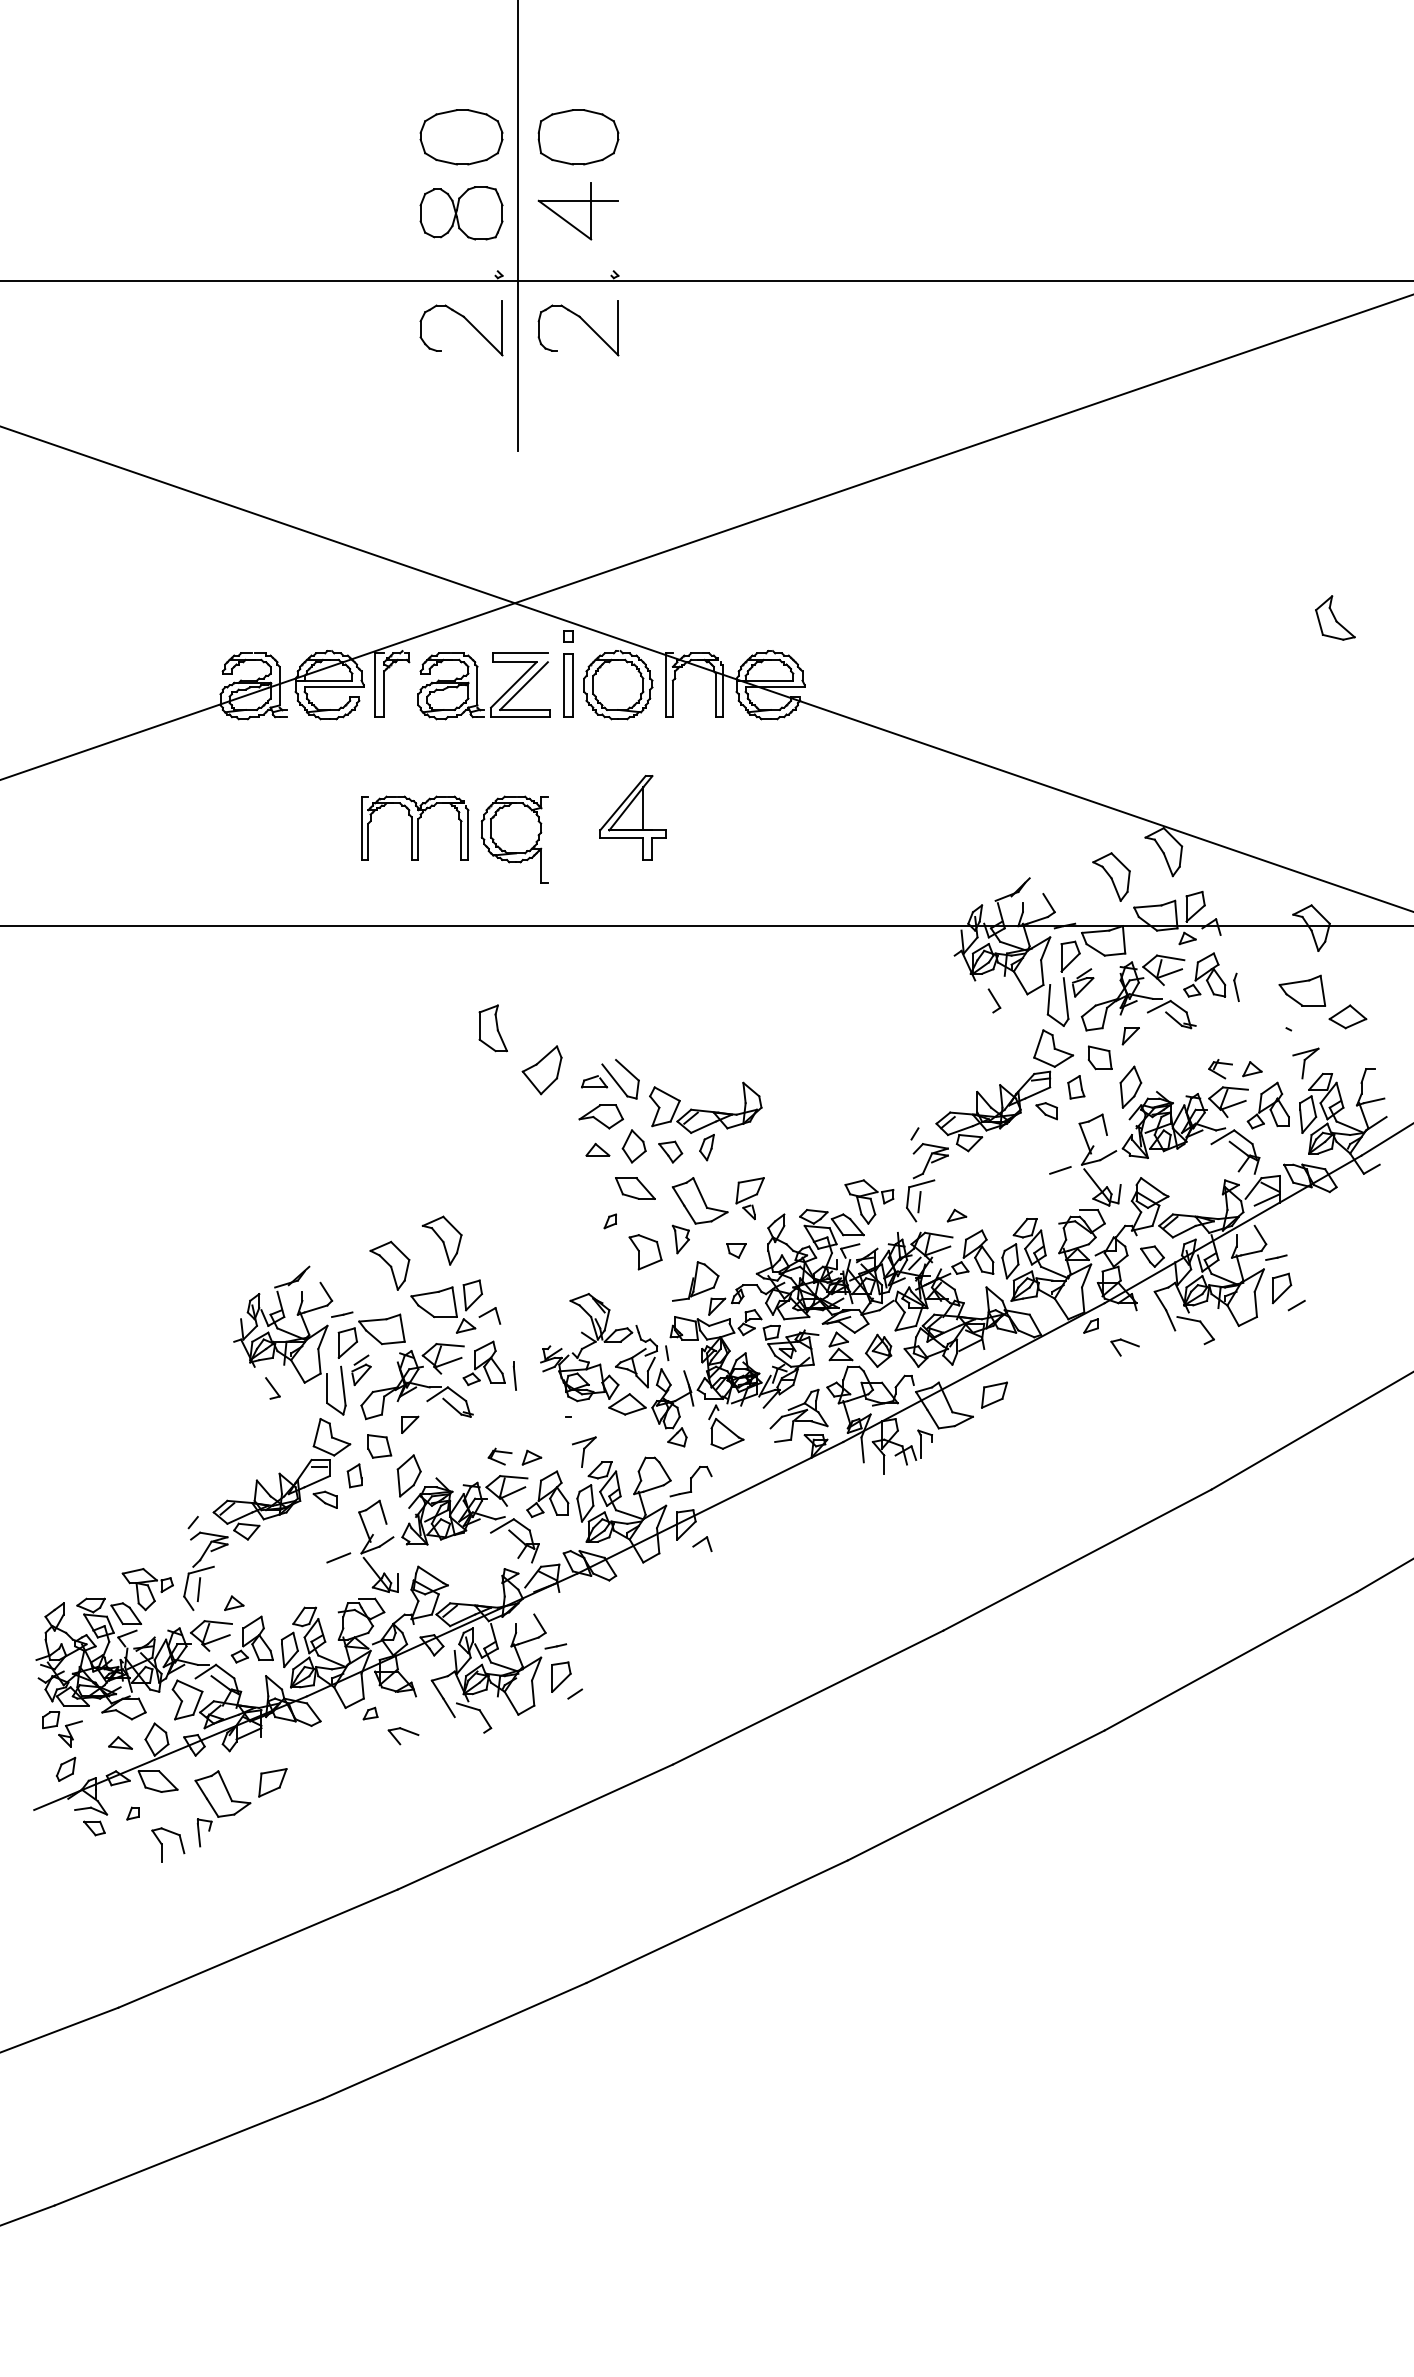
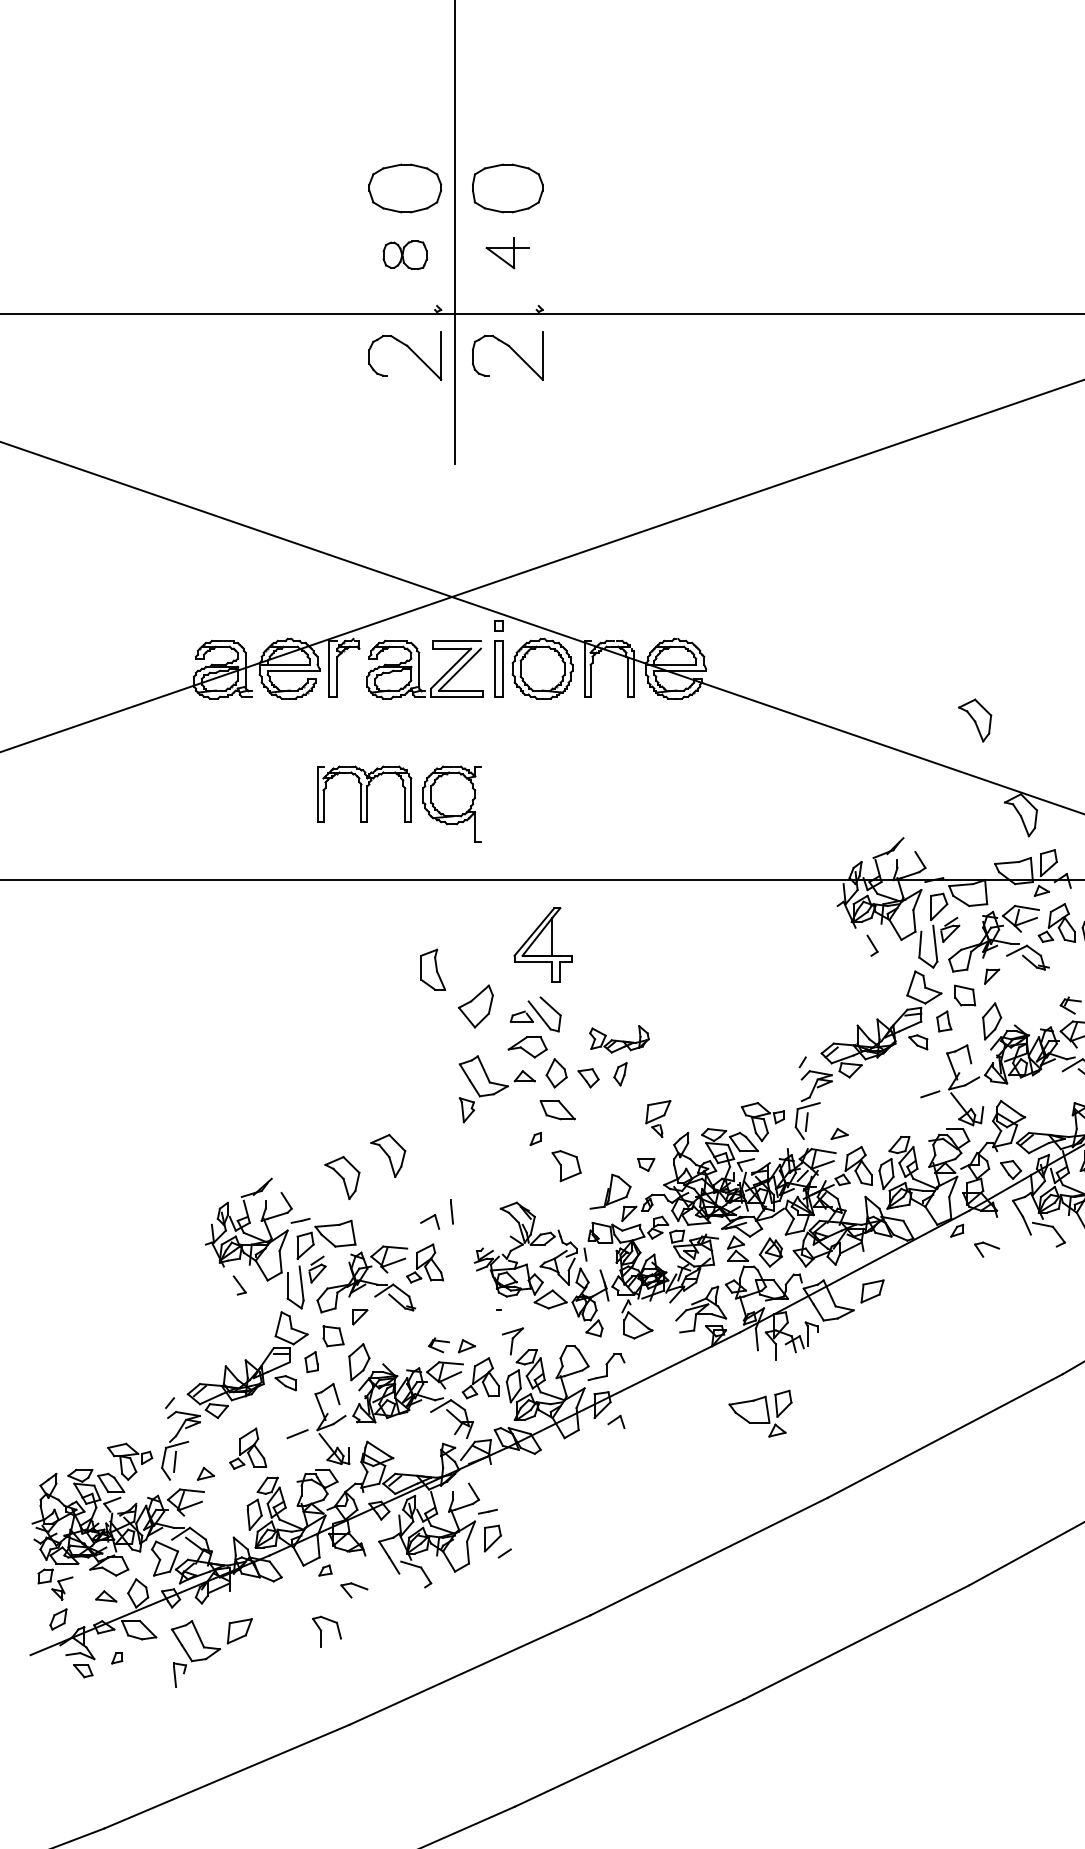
part: (577, 211) -> (506, 253), size x0.6
part: (461, 213) -> (405, 255), size x0.6
part: (632, 817) -> (542, 944), moved
part: (1111, 876) -> (975, 720), moved
part: (705, 1107) -> (619, 1039), size x0.6
part: (699, 1215) -> (483, 1089), moved
part: (446, 1306) -> (760, 1413), moved
line: (514, 1375) -> (451, 1211), moved
part: (251, 1639) -> (247, 1448), moved
part: (168, 1844) -> (327, 1631), moved

